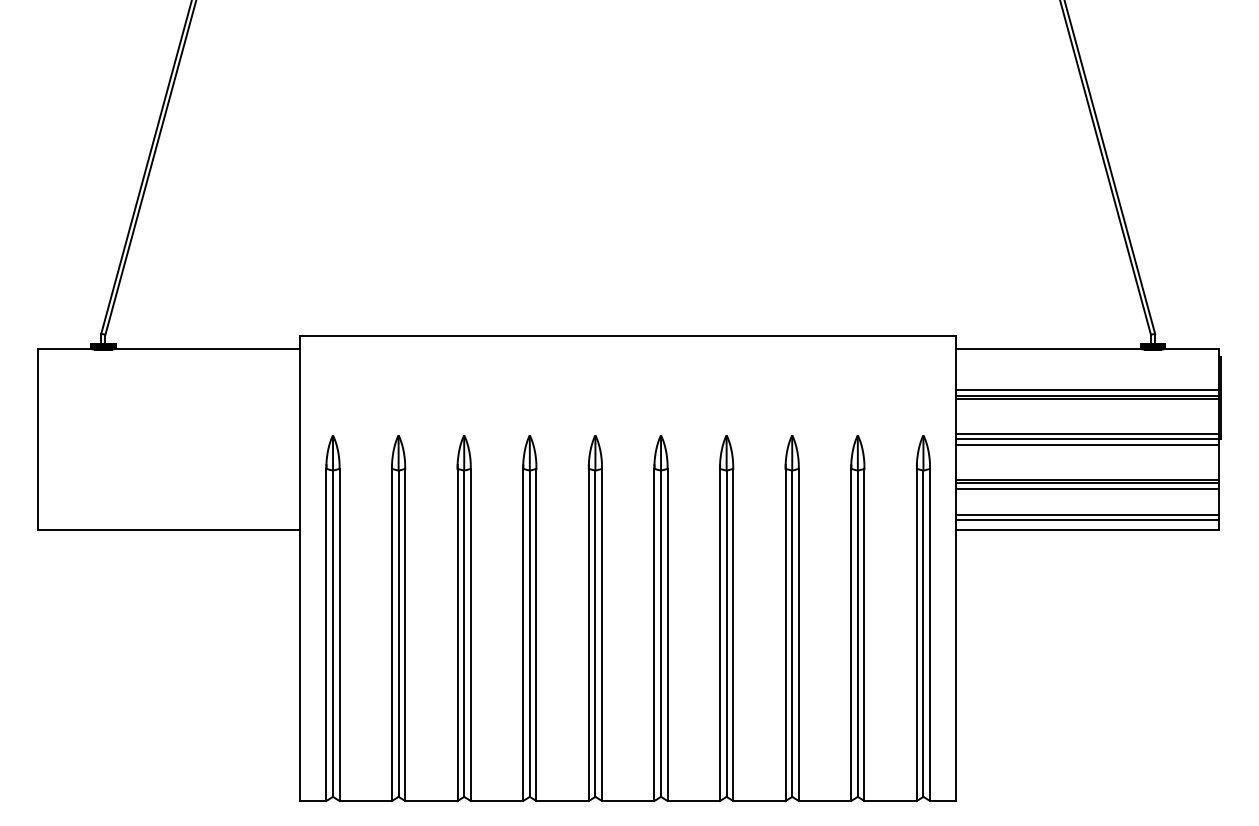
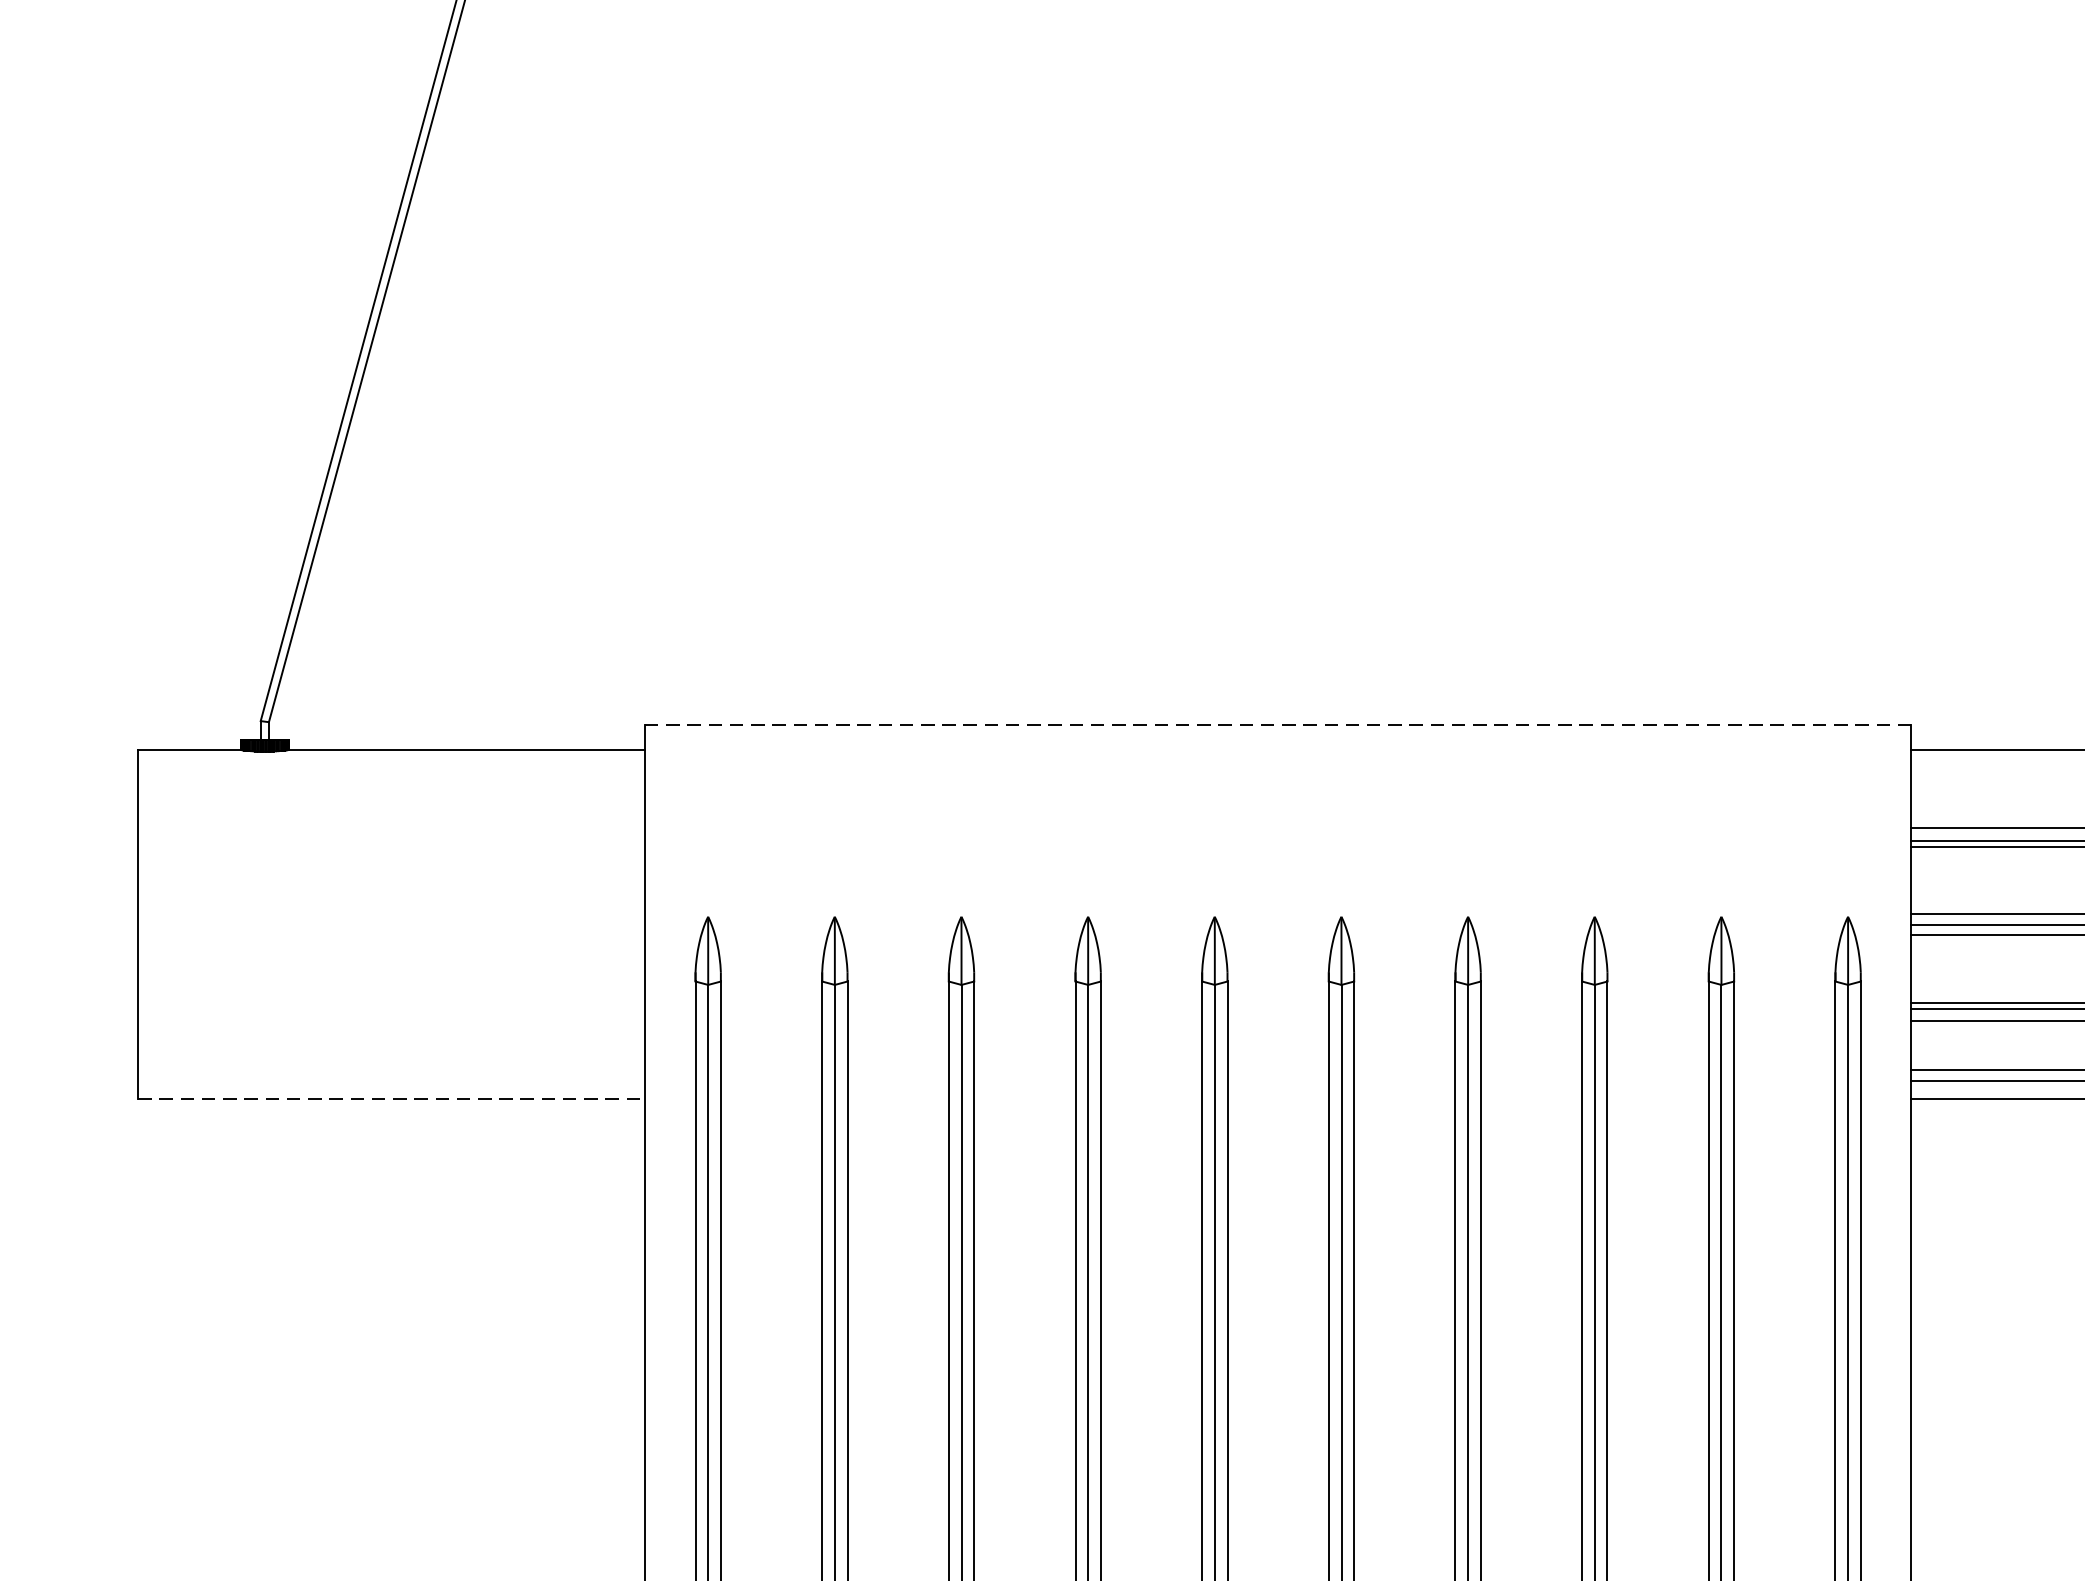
line: (627, 336) -> (1276, 725), solid -> dashed
line: (169, 529) -> (392, 1098), solid -> dashed

